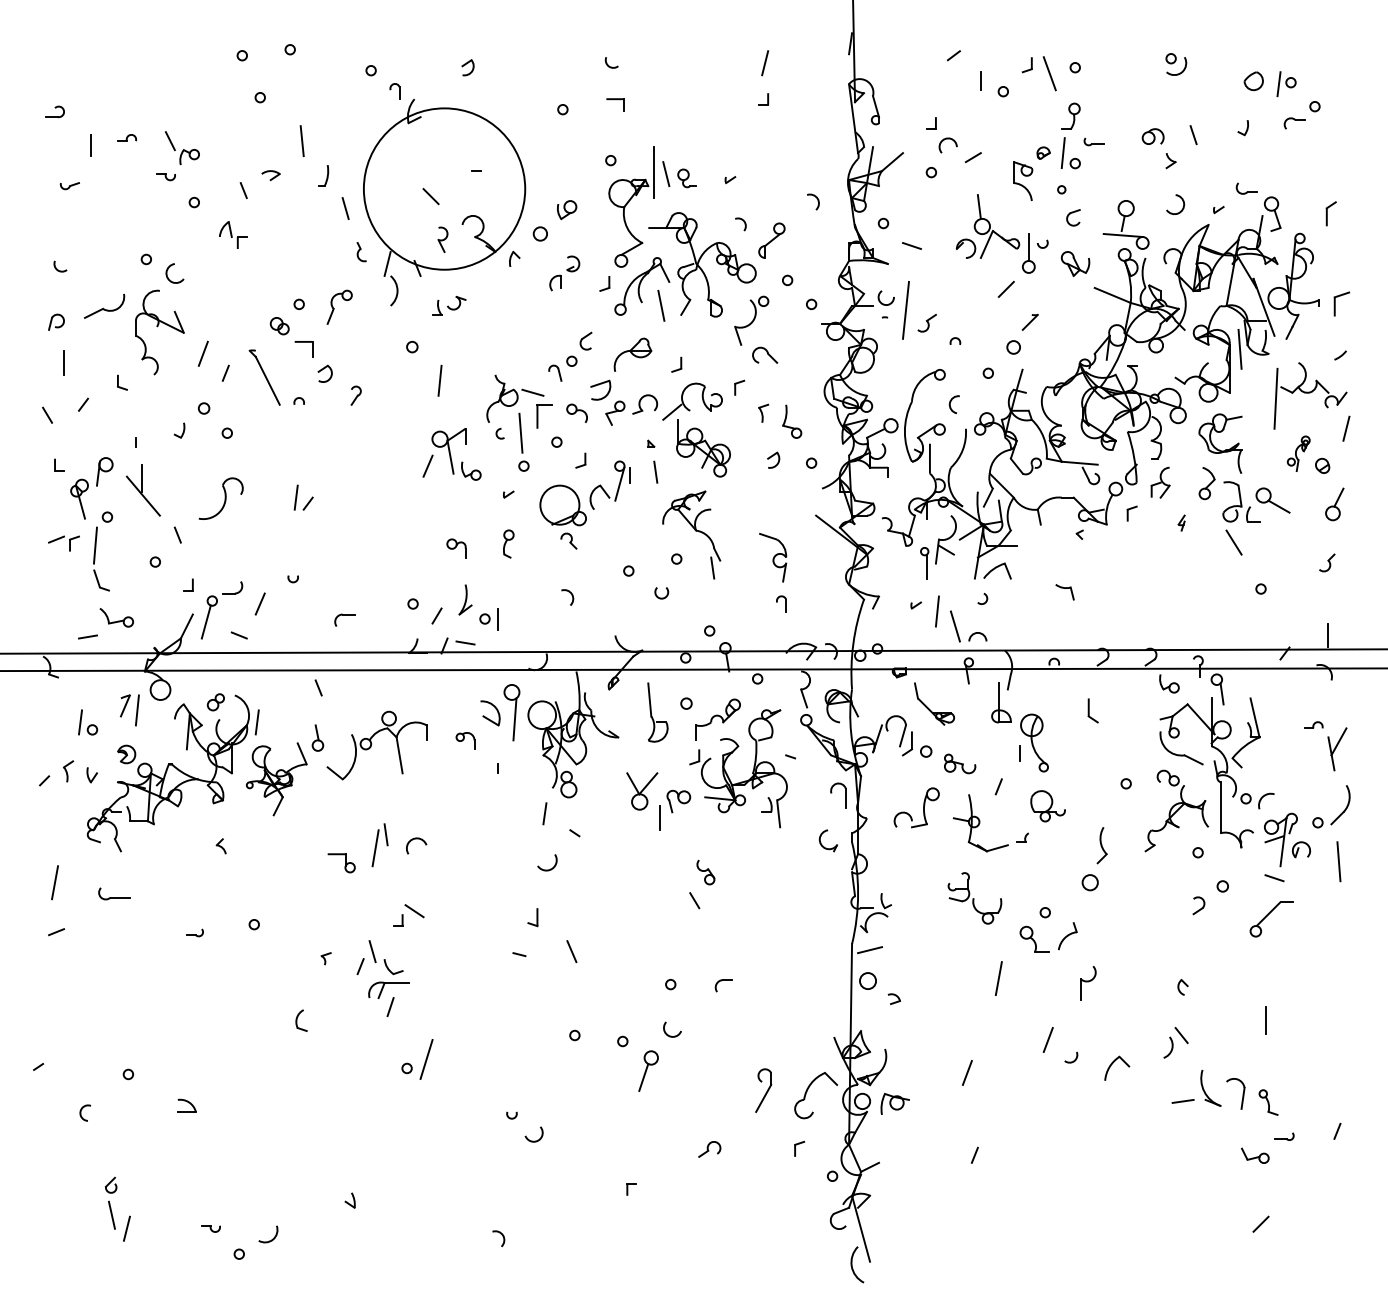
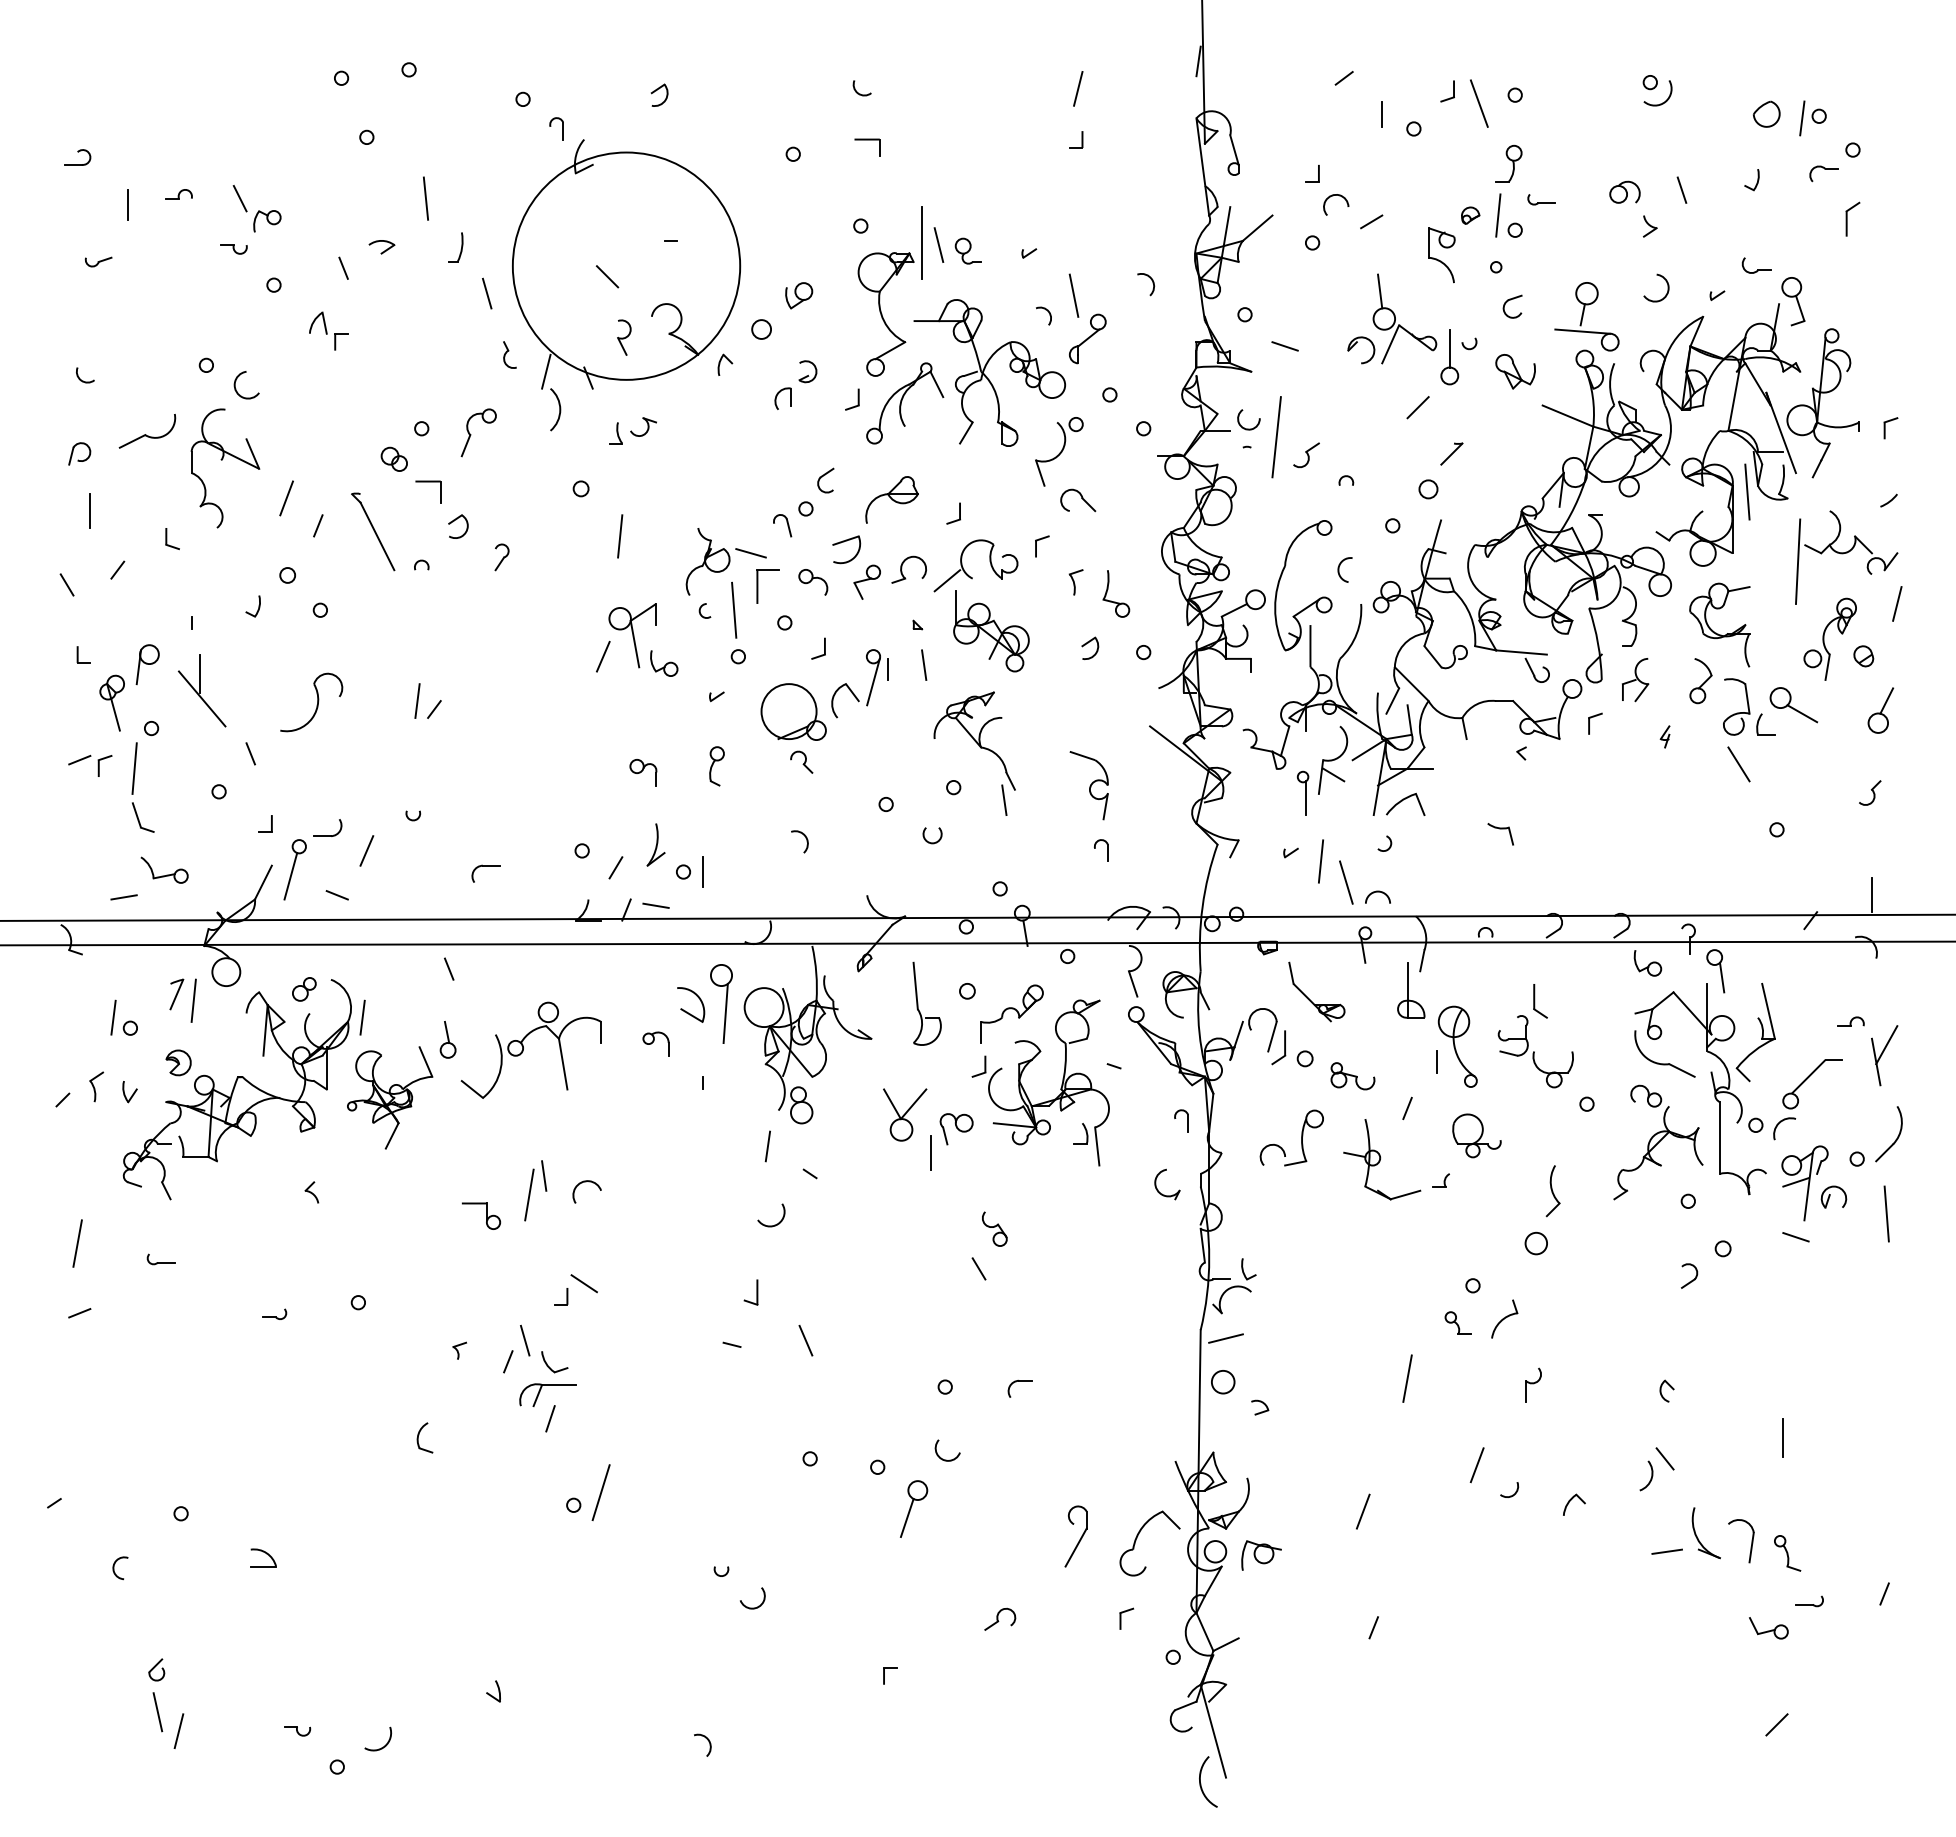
part: (1330, 213) -> (1852, 218), moved
part: (1341, 304) -> (1890, 428), size x0.62
line: (660, 305) -> (1073, 295), moved
part: (1298, 453) -> (1829, 638), size x1.67
part: (838, 795) -> (1181, 1120), size x0.62
part: (113, 894) -> (160, 1259), size x0.62
part: (974, 898) -> (1535, 1051), moved
part: (1267, 916) -> (1807, 1079), moved
part: (1034, 938) -> (1457, 1322), size x0.62
part: (1088, 982) -> (1533, 1384), size x0.71
part: (1117, 1067) -> (1574, 1504), size x0.62

